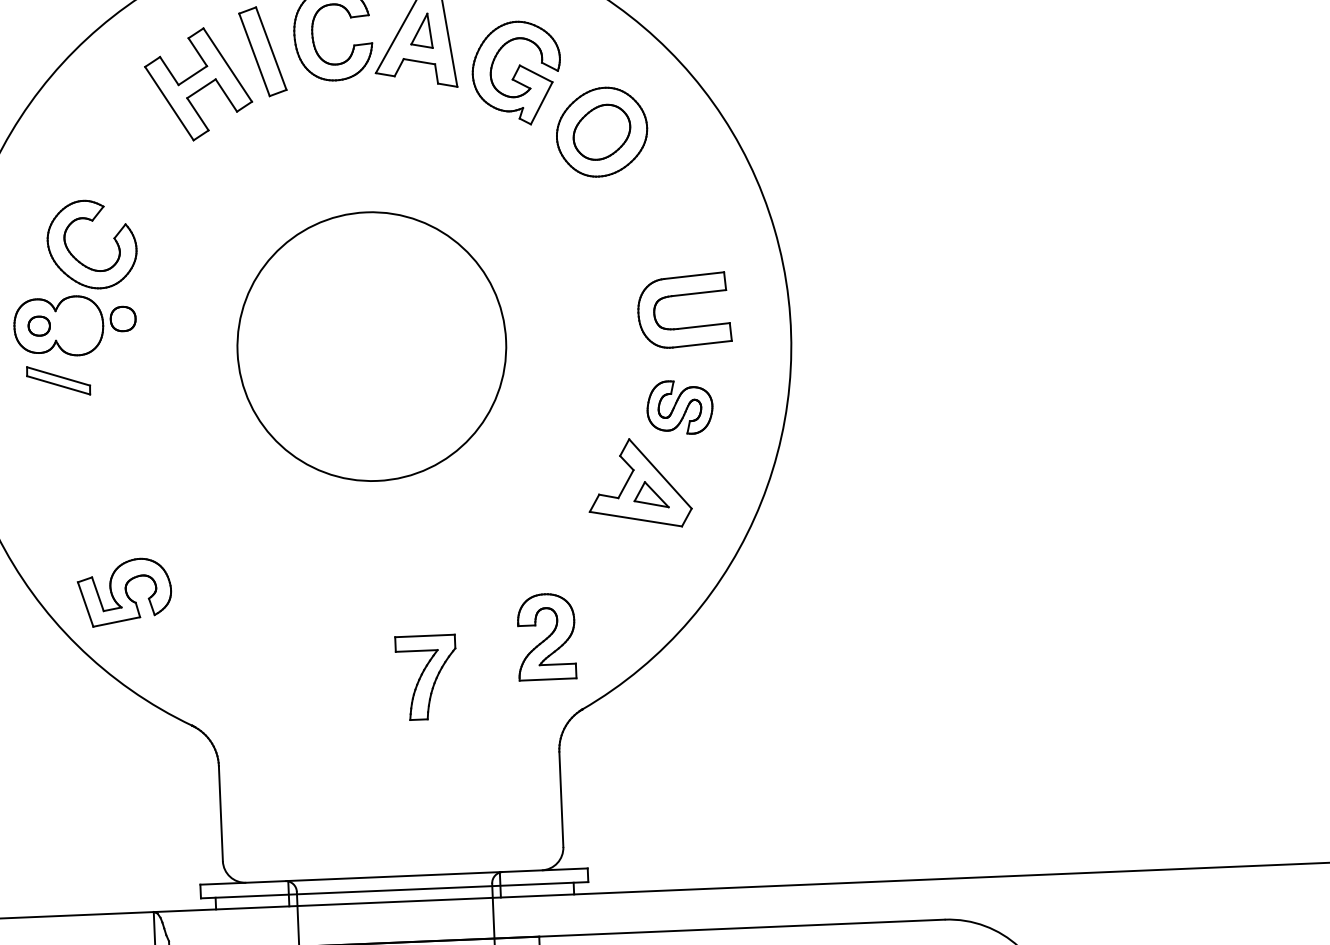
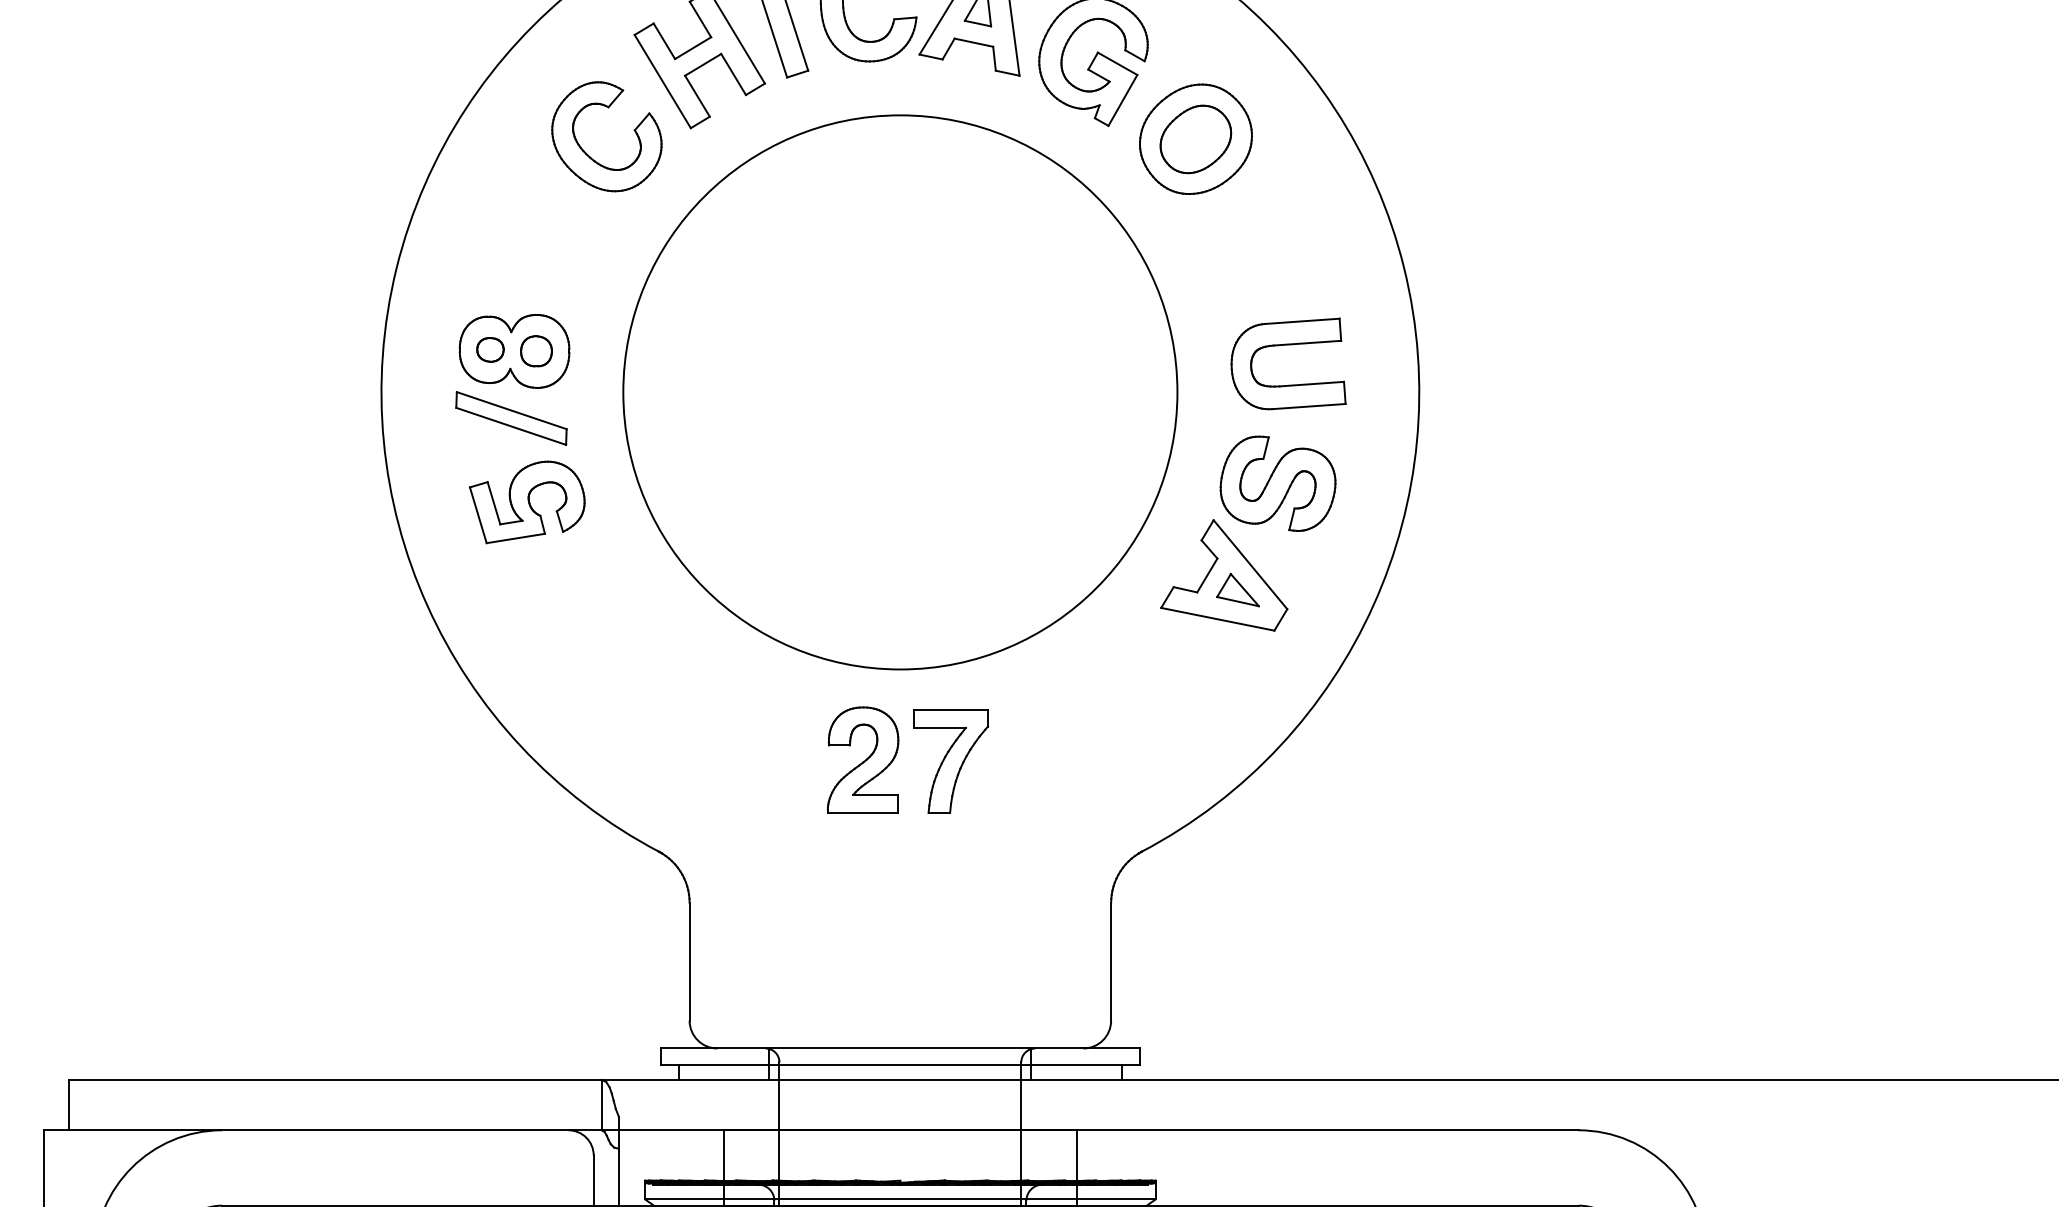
part: (77, 259) -> (588, 154), moved
part: (123, 319) -> (536, 351), moved
circle: (371, 346) -> (900, 392), size x1.67
part: (58, 380) -> (511, 418), size x1.43
part: (679, 407) -> (1277, 483), size x1.43
part: (124, 592) -> (527, 502), moved
part: (546, 636) -> (863, 759), moved
part: (426, 677) -> (950, 761), moved

